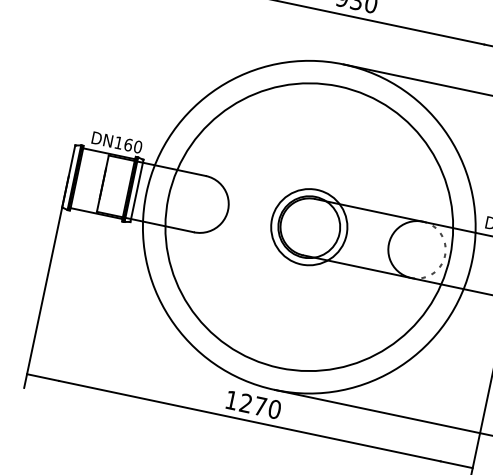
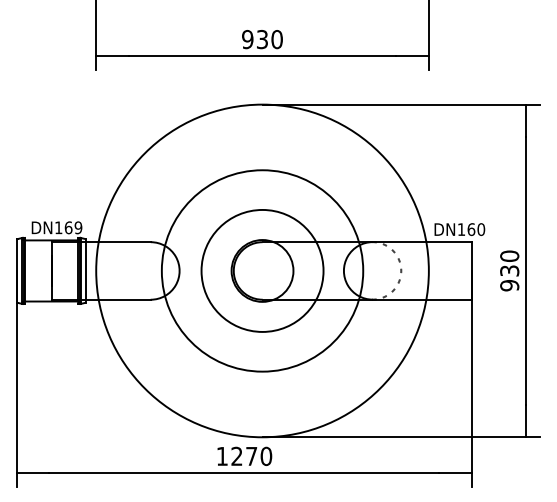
text: (138, 146) -> (78, 227), DN160 -> DN169
circle: (309, 226) -> (262, 270), size x0.7
circle: (309, 226) -> (262, 270), size x1.6

